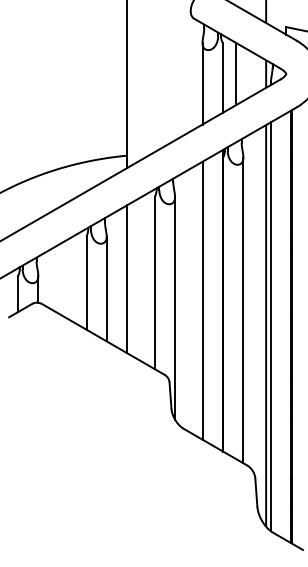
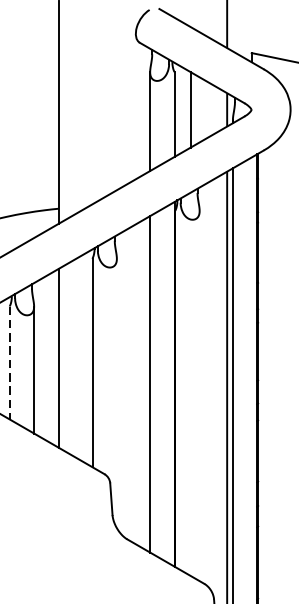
line: (86, 283) -> (9, 363), solid -> dashed
line: (175, 308) -> (117, 393), removed
line: (243, 310) -> (199, 396), removed

